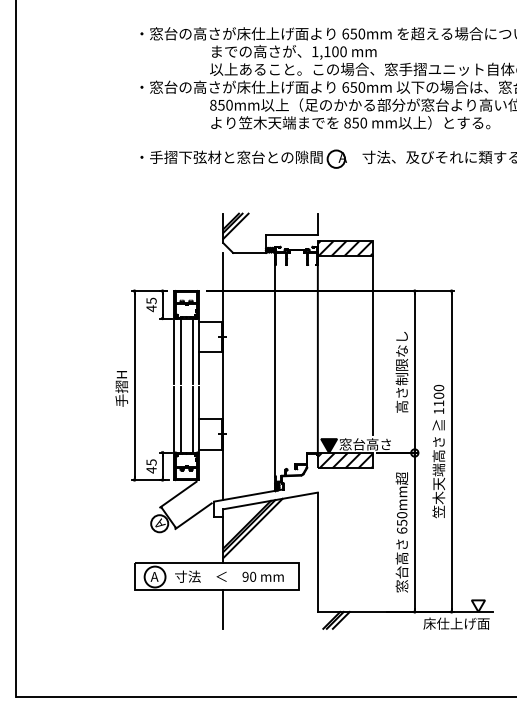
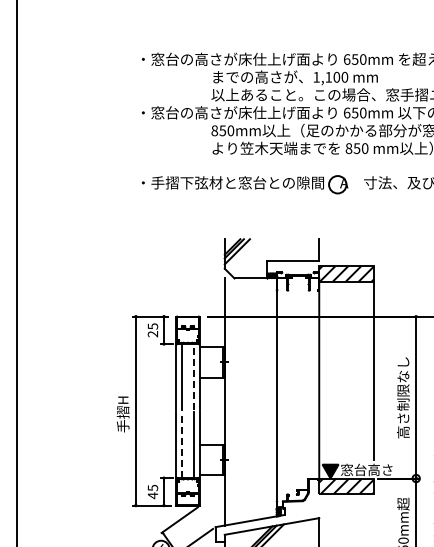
text: (151, 308) -> (152, 334), 45 -> 25
line: (192, 351) -> (193, 377), solid -> dashed
line: (180, 419) -> (181, 445), solid -> dashed

